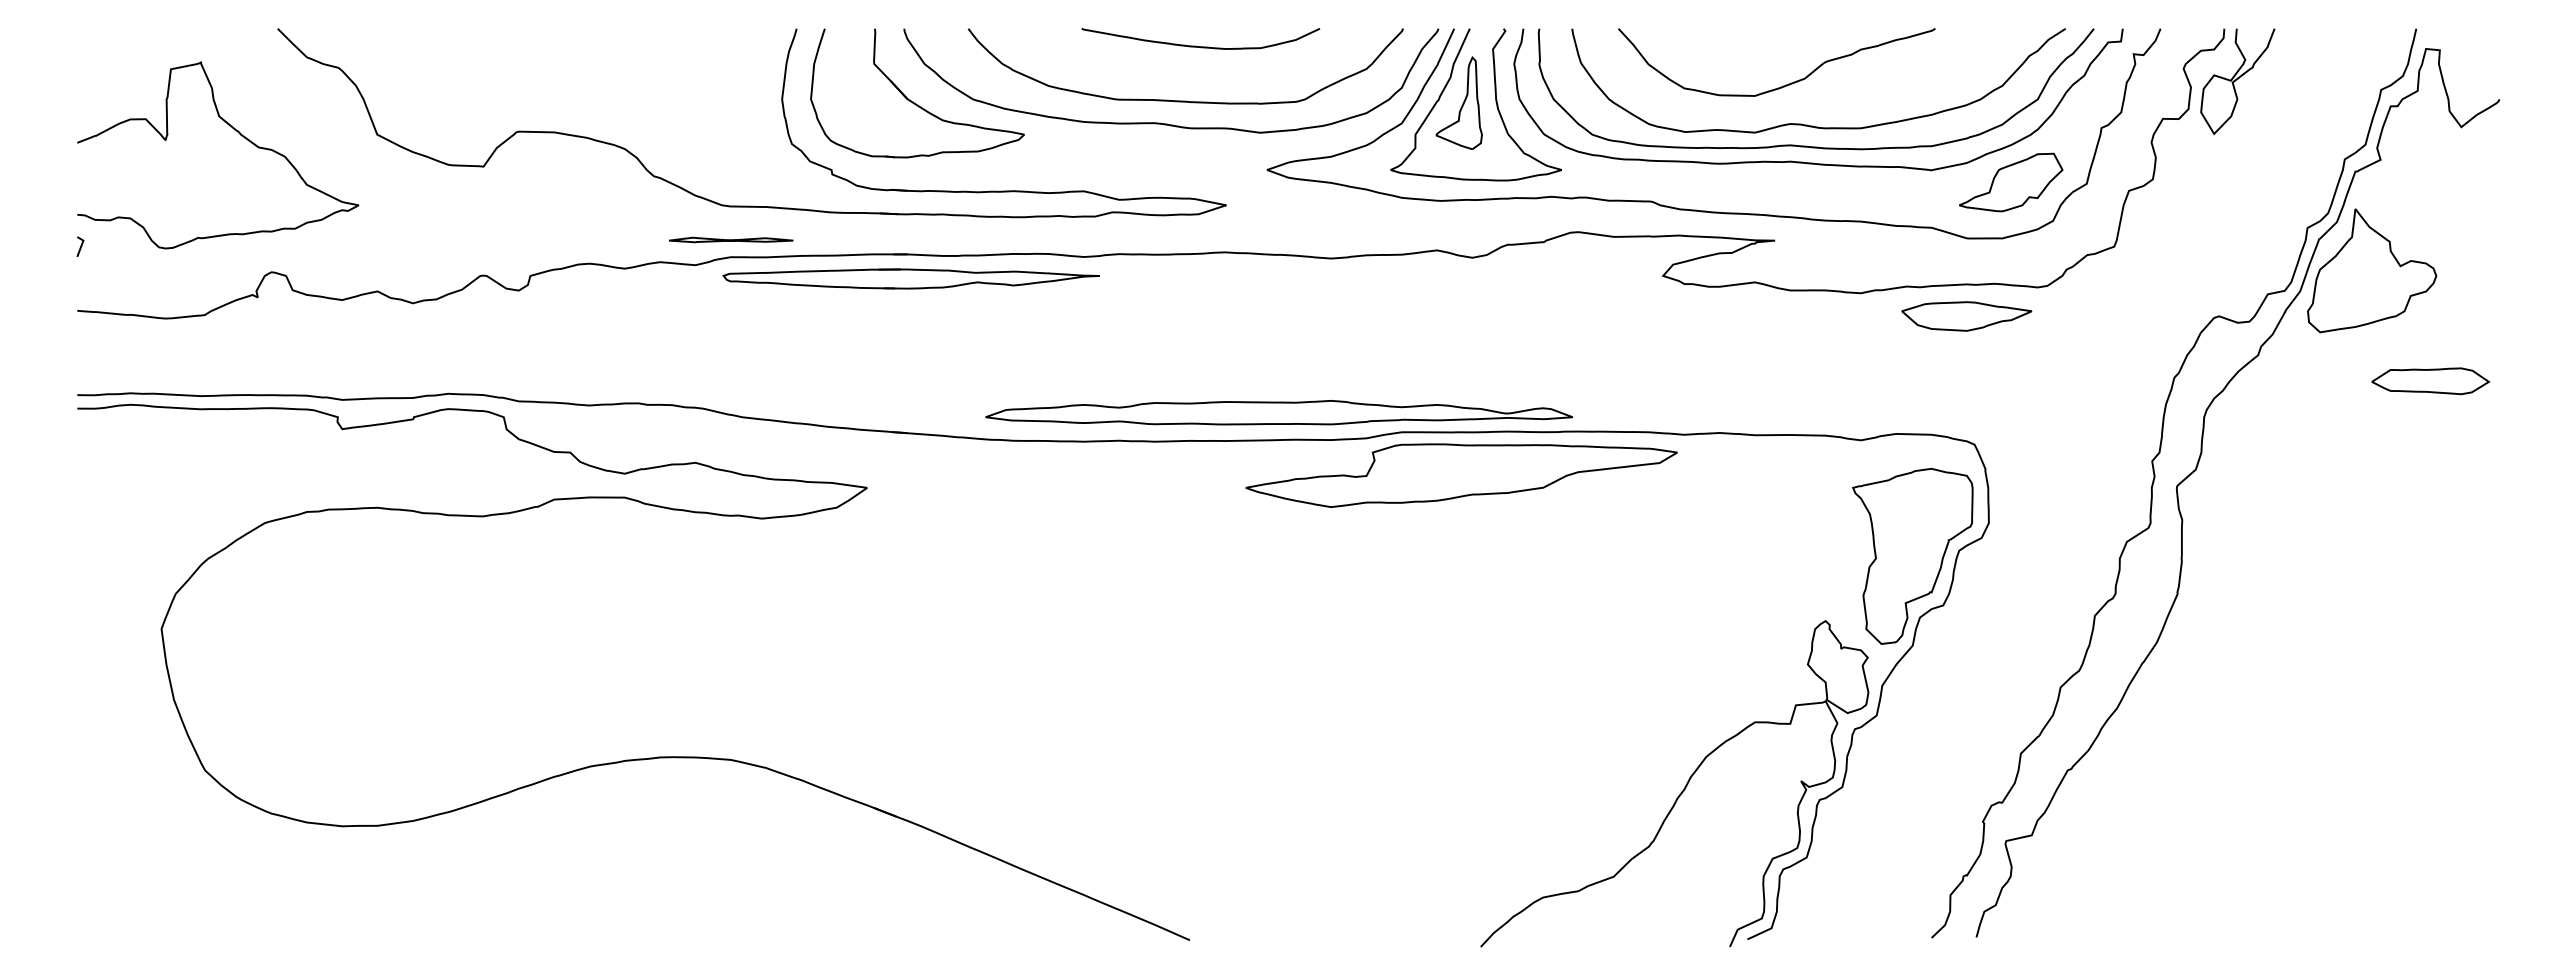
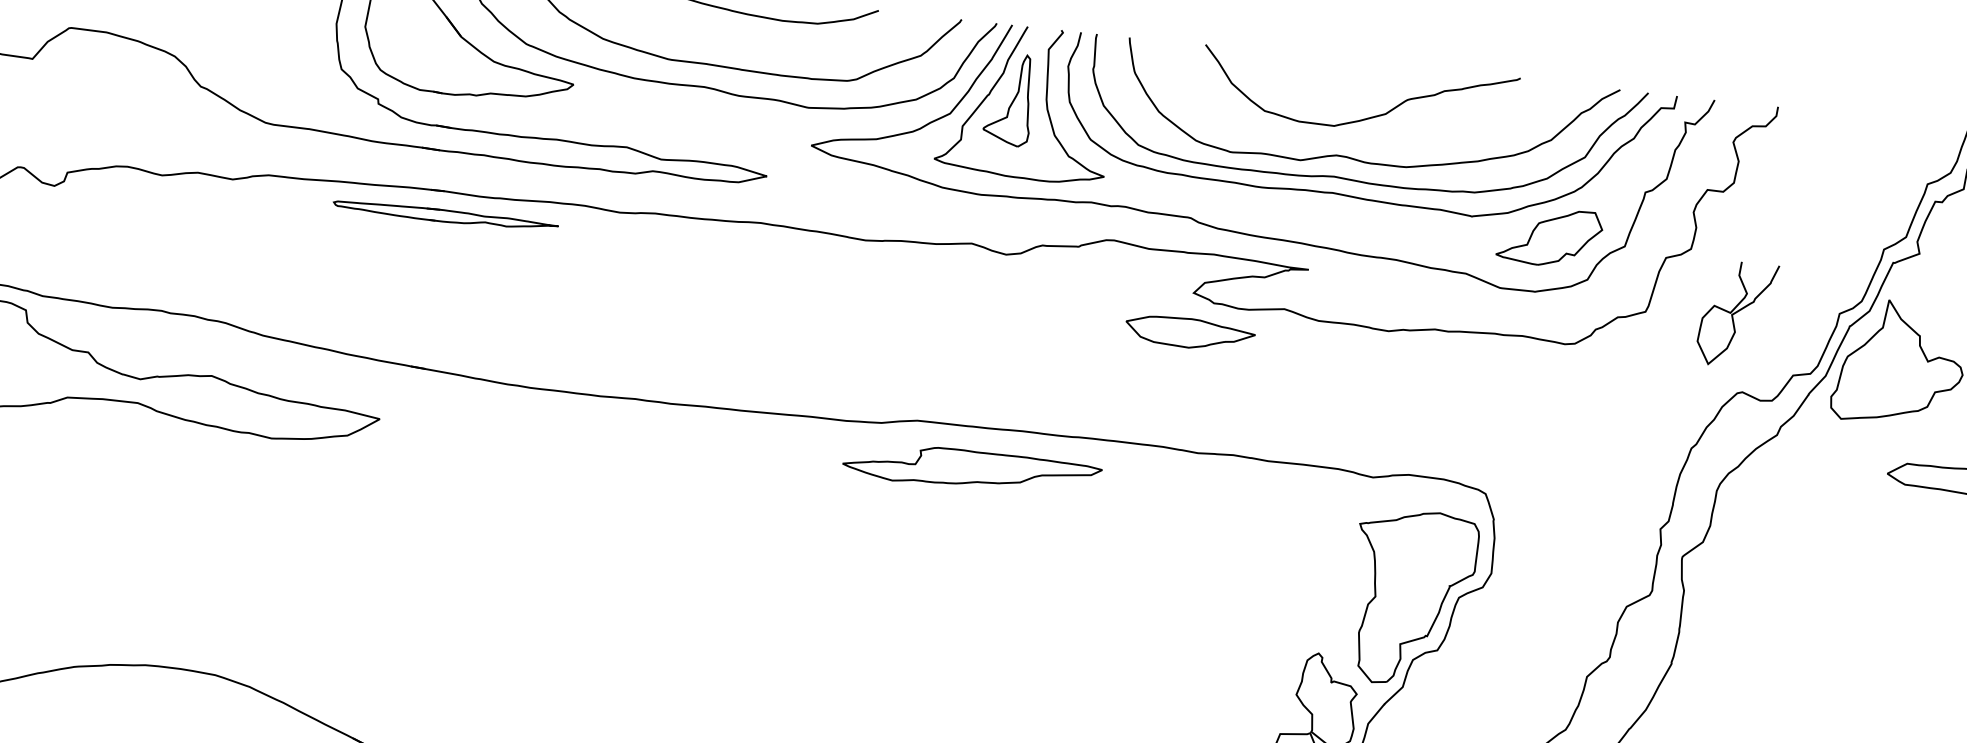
curve: (2236, 80) -> (1736, 313), moved
curve: (1783, 85) -> (1363, 118), moved
part: (731, 239) -> (271, 157), removed
part: (910, 278) -> (445, 215), size x0.6
part: (1966, 316) -> (1189, 333), moved
part: (1278, 412) -> (796, 387), removed
part: (1461, 475) -> (972, 469), size x0.6

